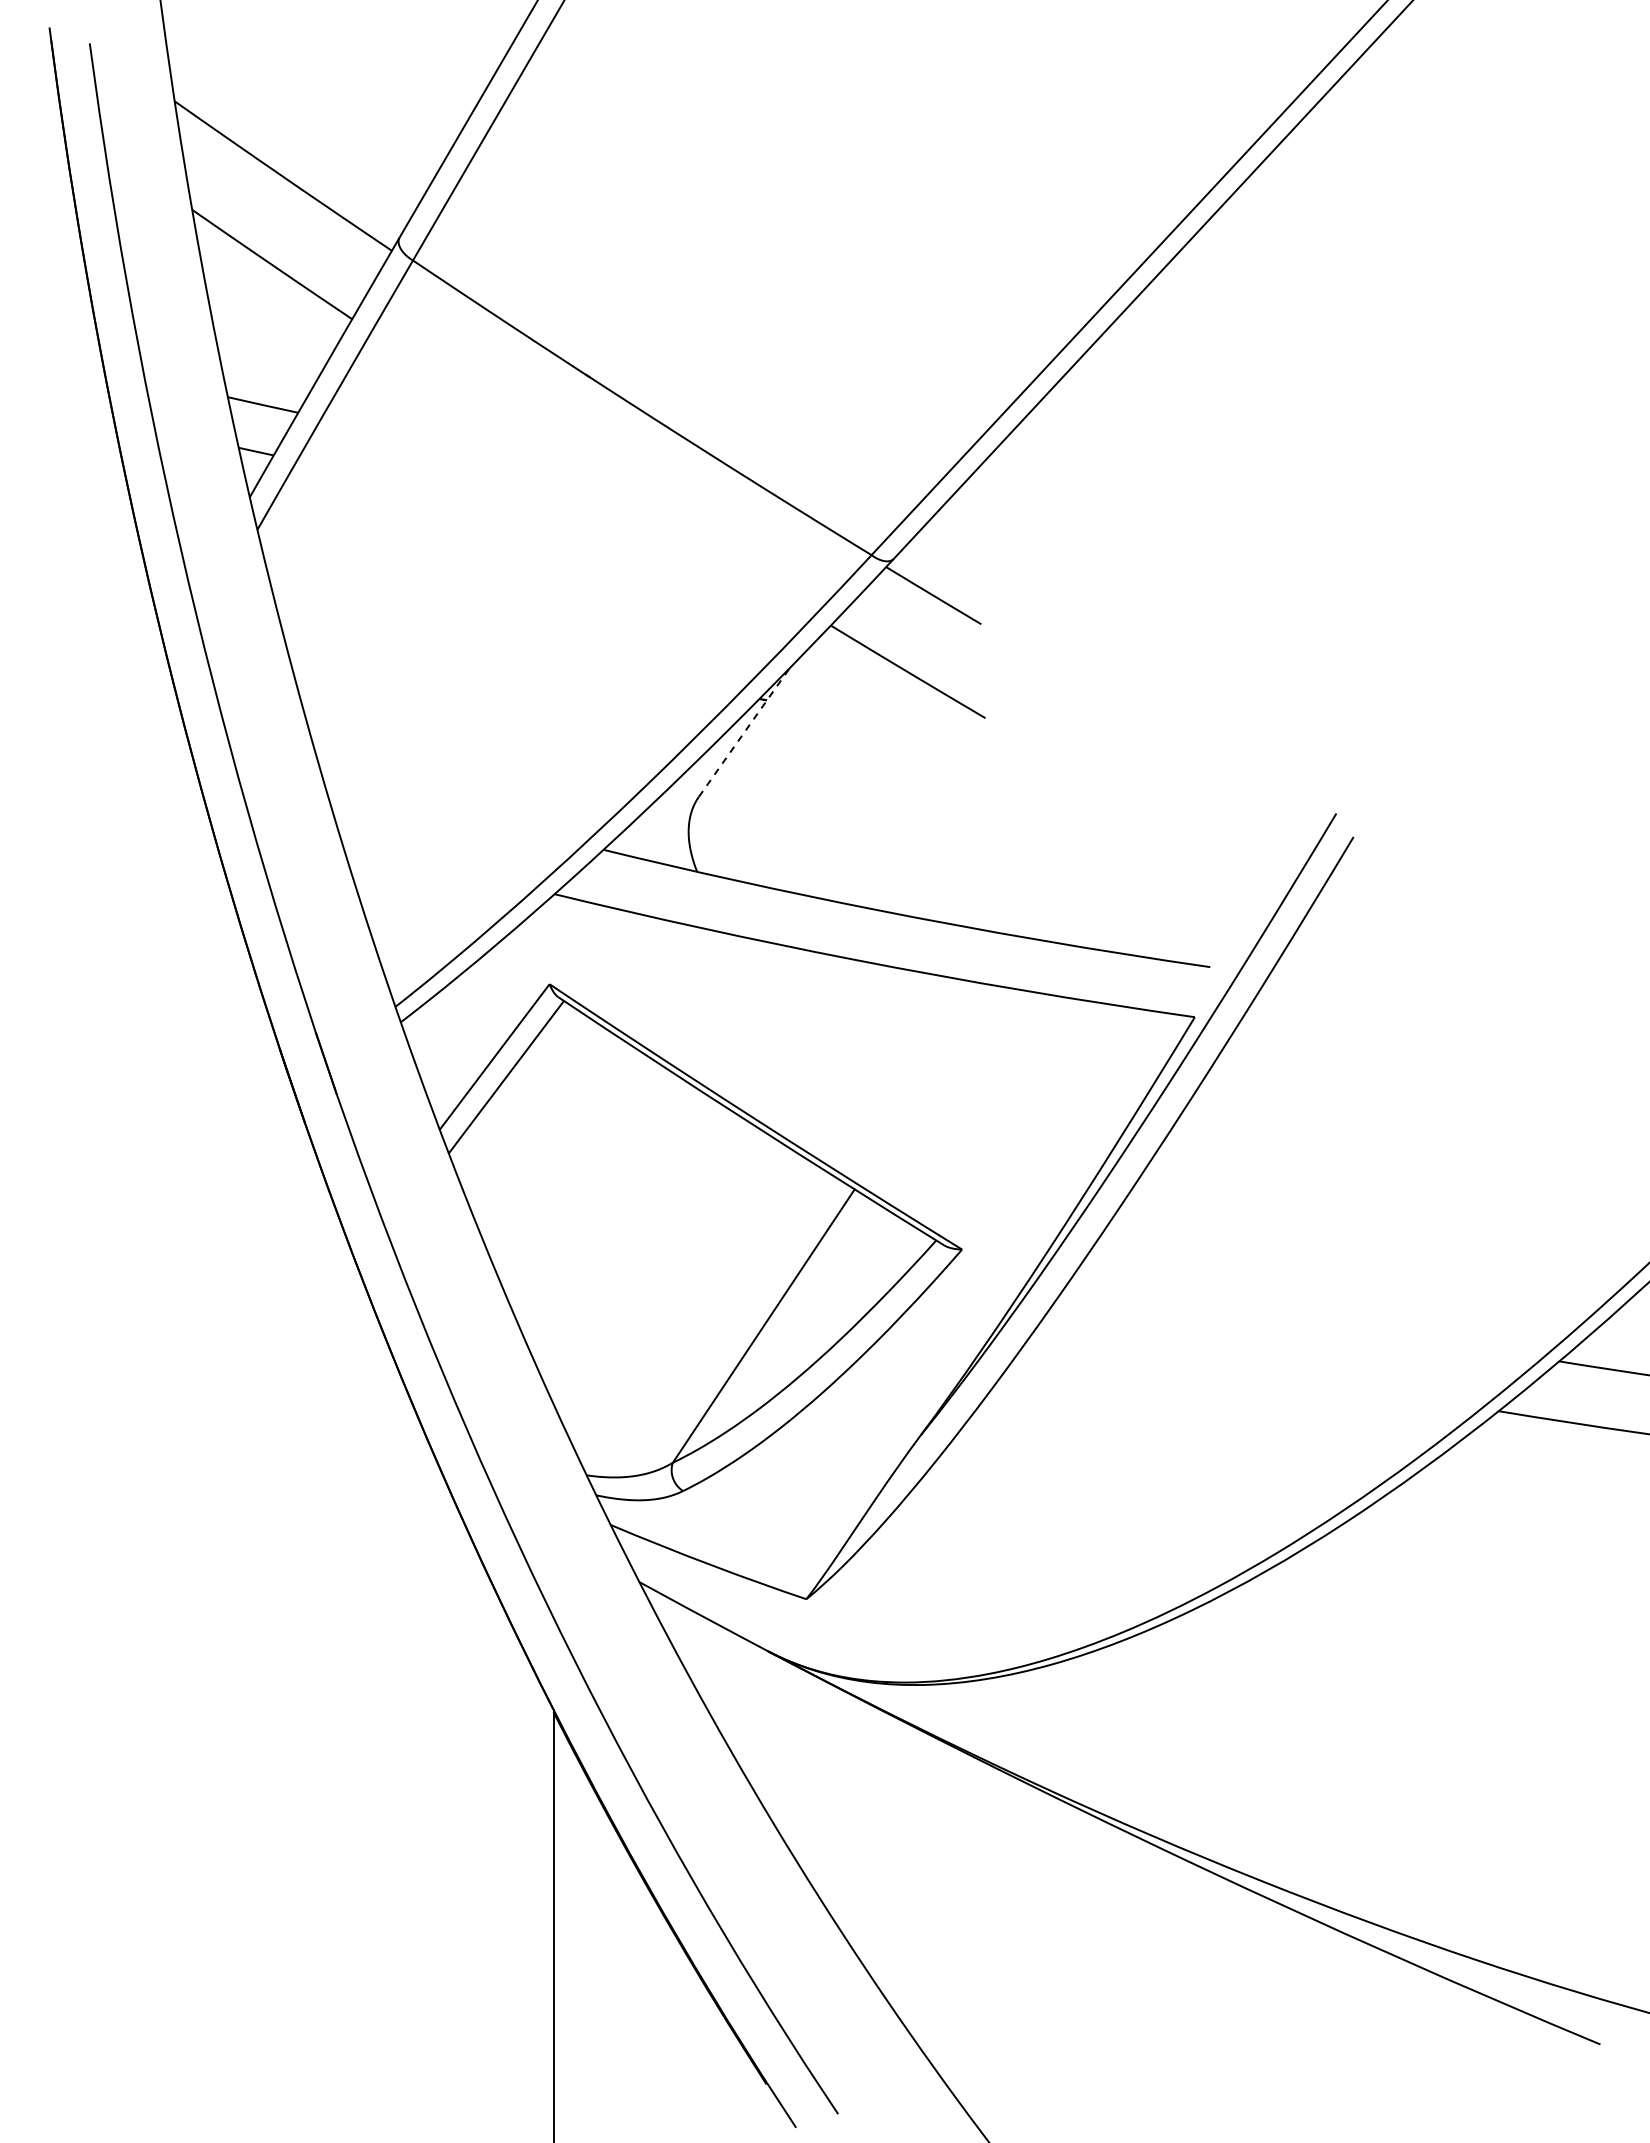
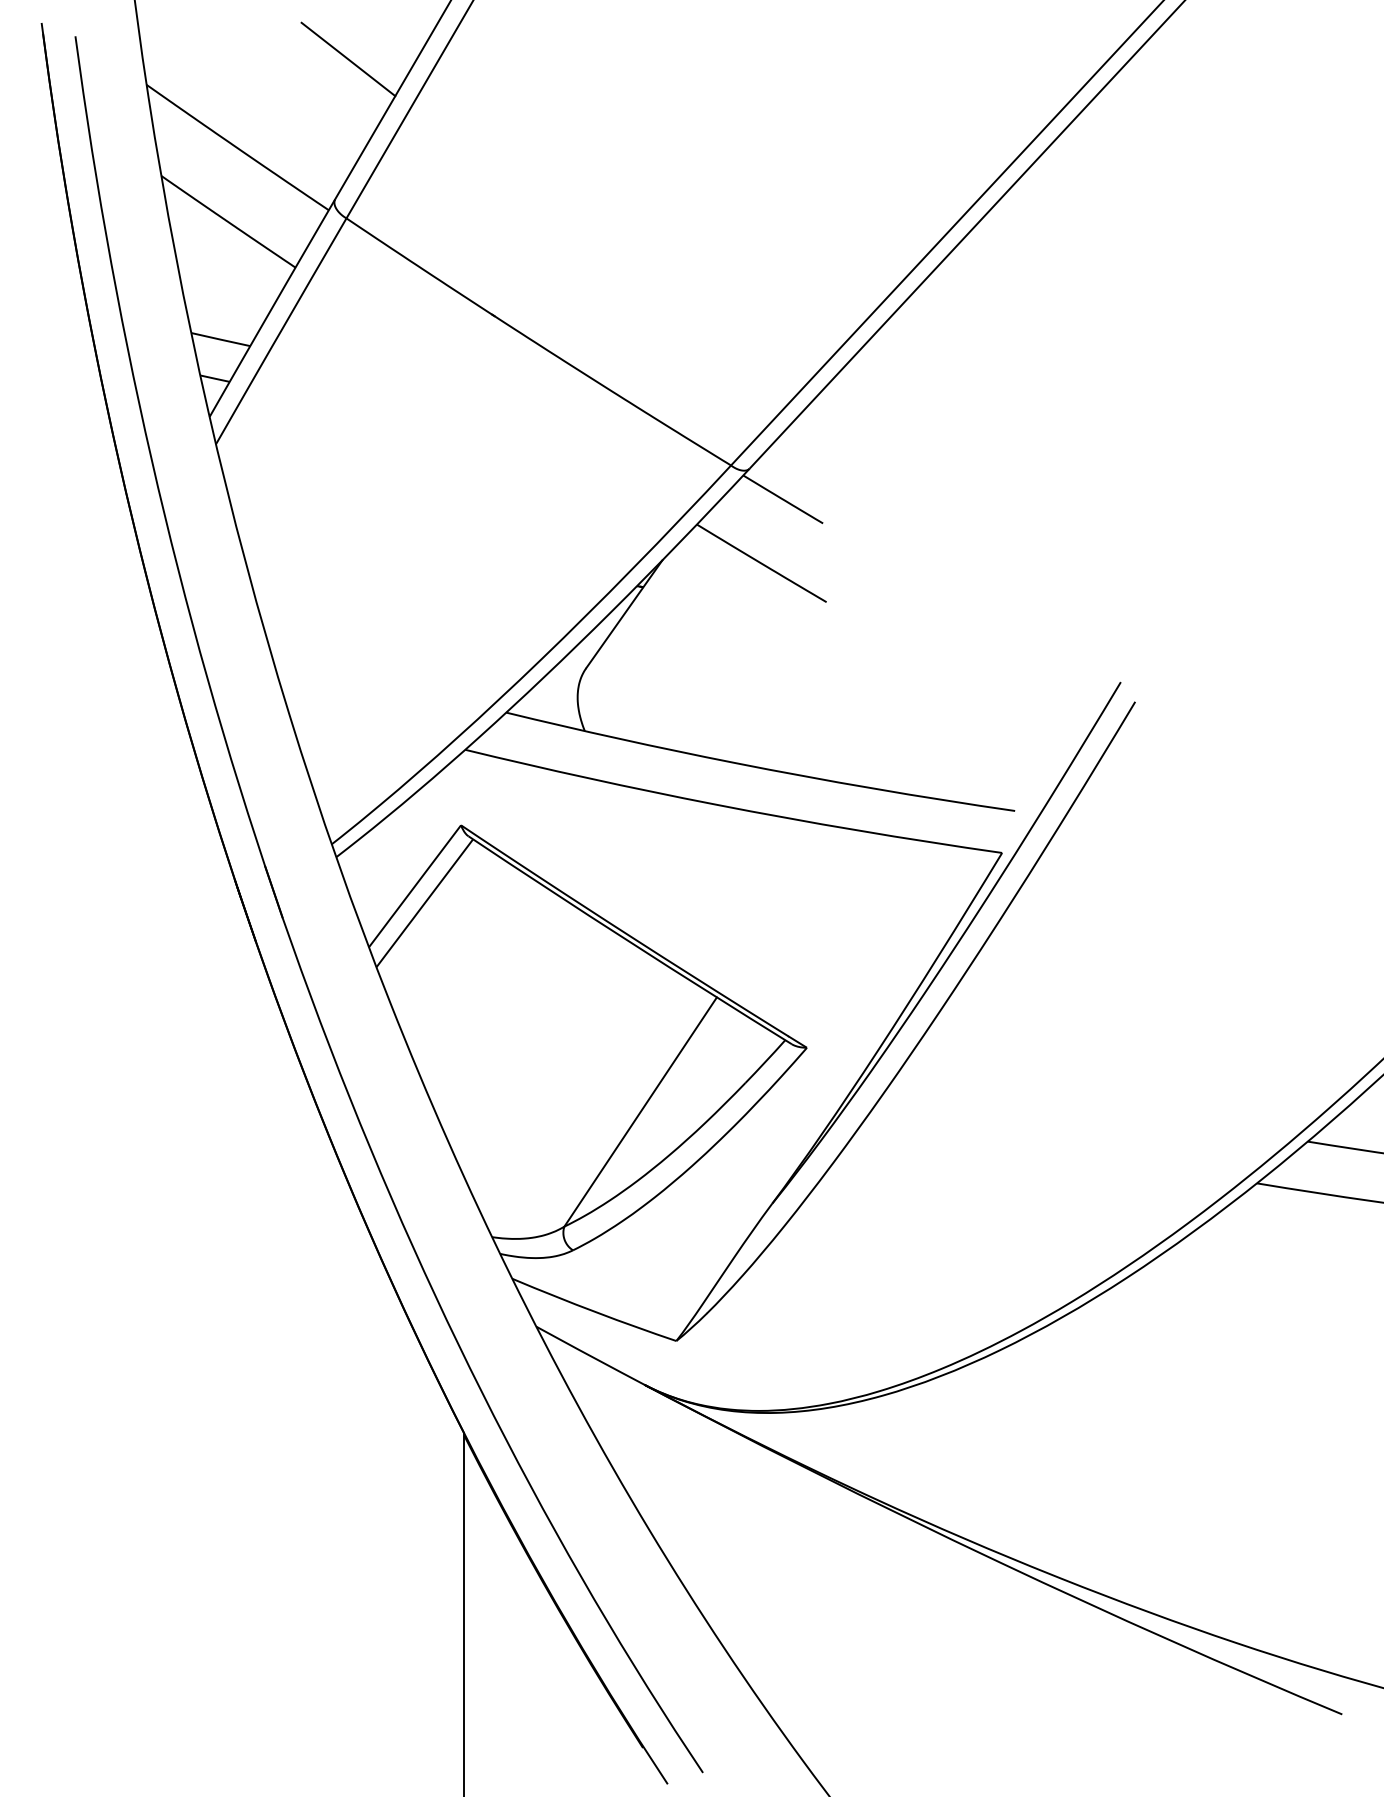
line: (415, 70) -> (348, 59), added
line: (744, 732) -> (624, 614), dashed -> solid

